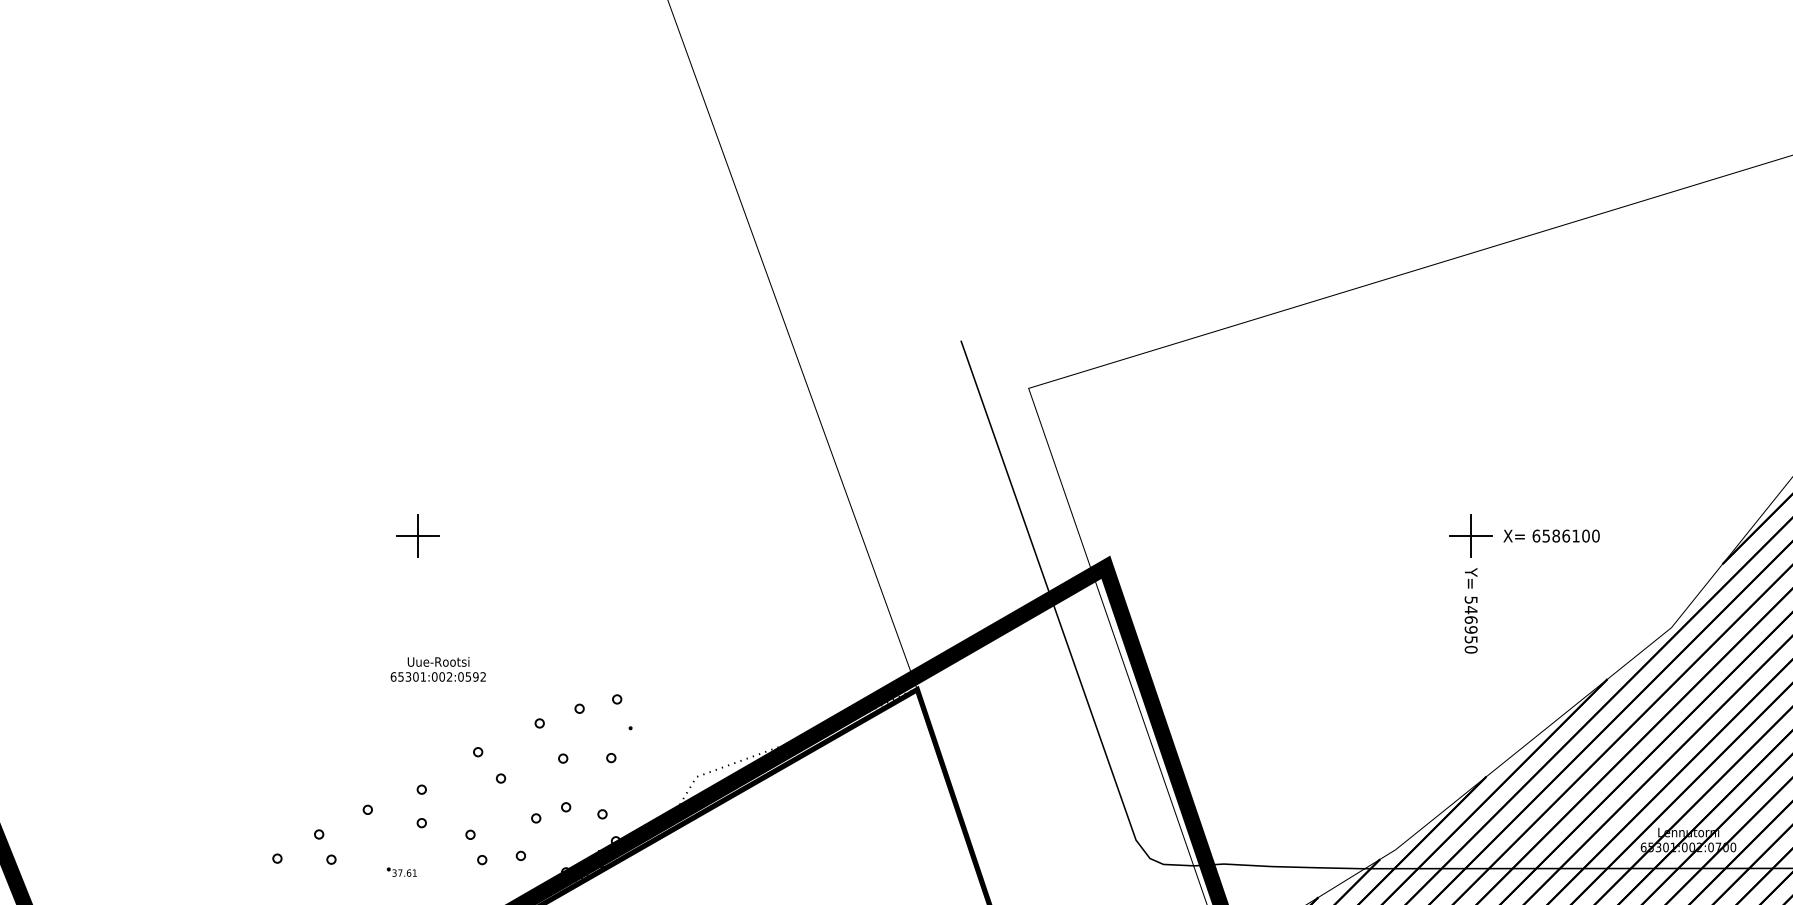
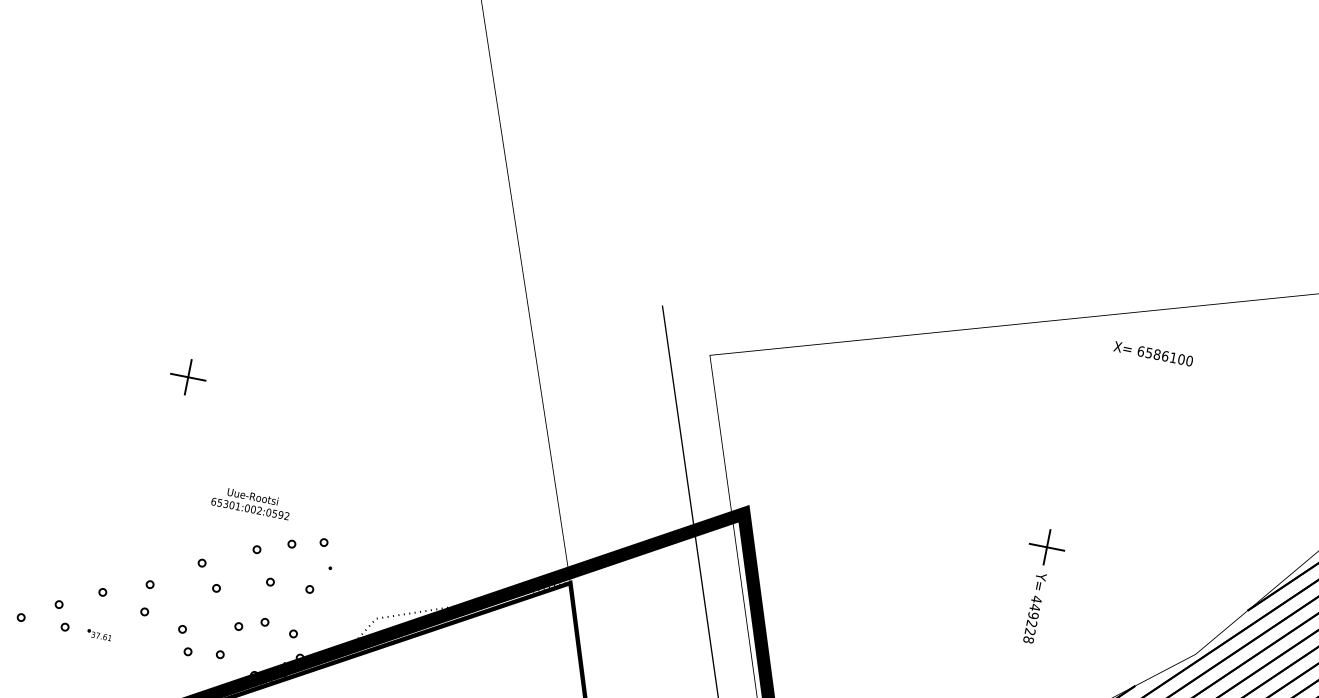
text: (1551, 535) -> (1153, 353), moved
text: (1470, 624) -> (1032, 619), 546950 -> 449228
text: (437, 669) -> (250, 502), moved
part: (401, 871) -> (99, 634), moved

